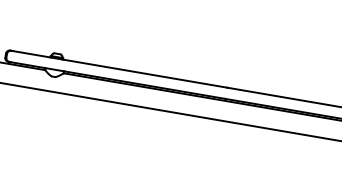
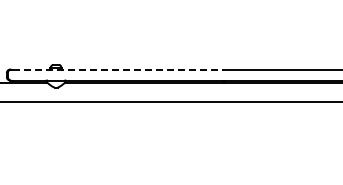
line: (119, 69) -> (118, 69), solid -> dashed

